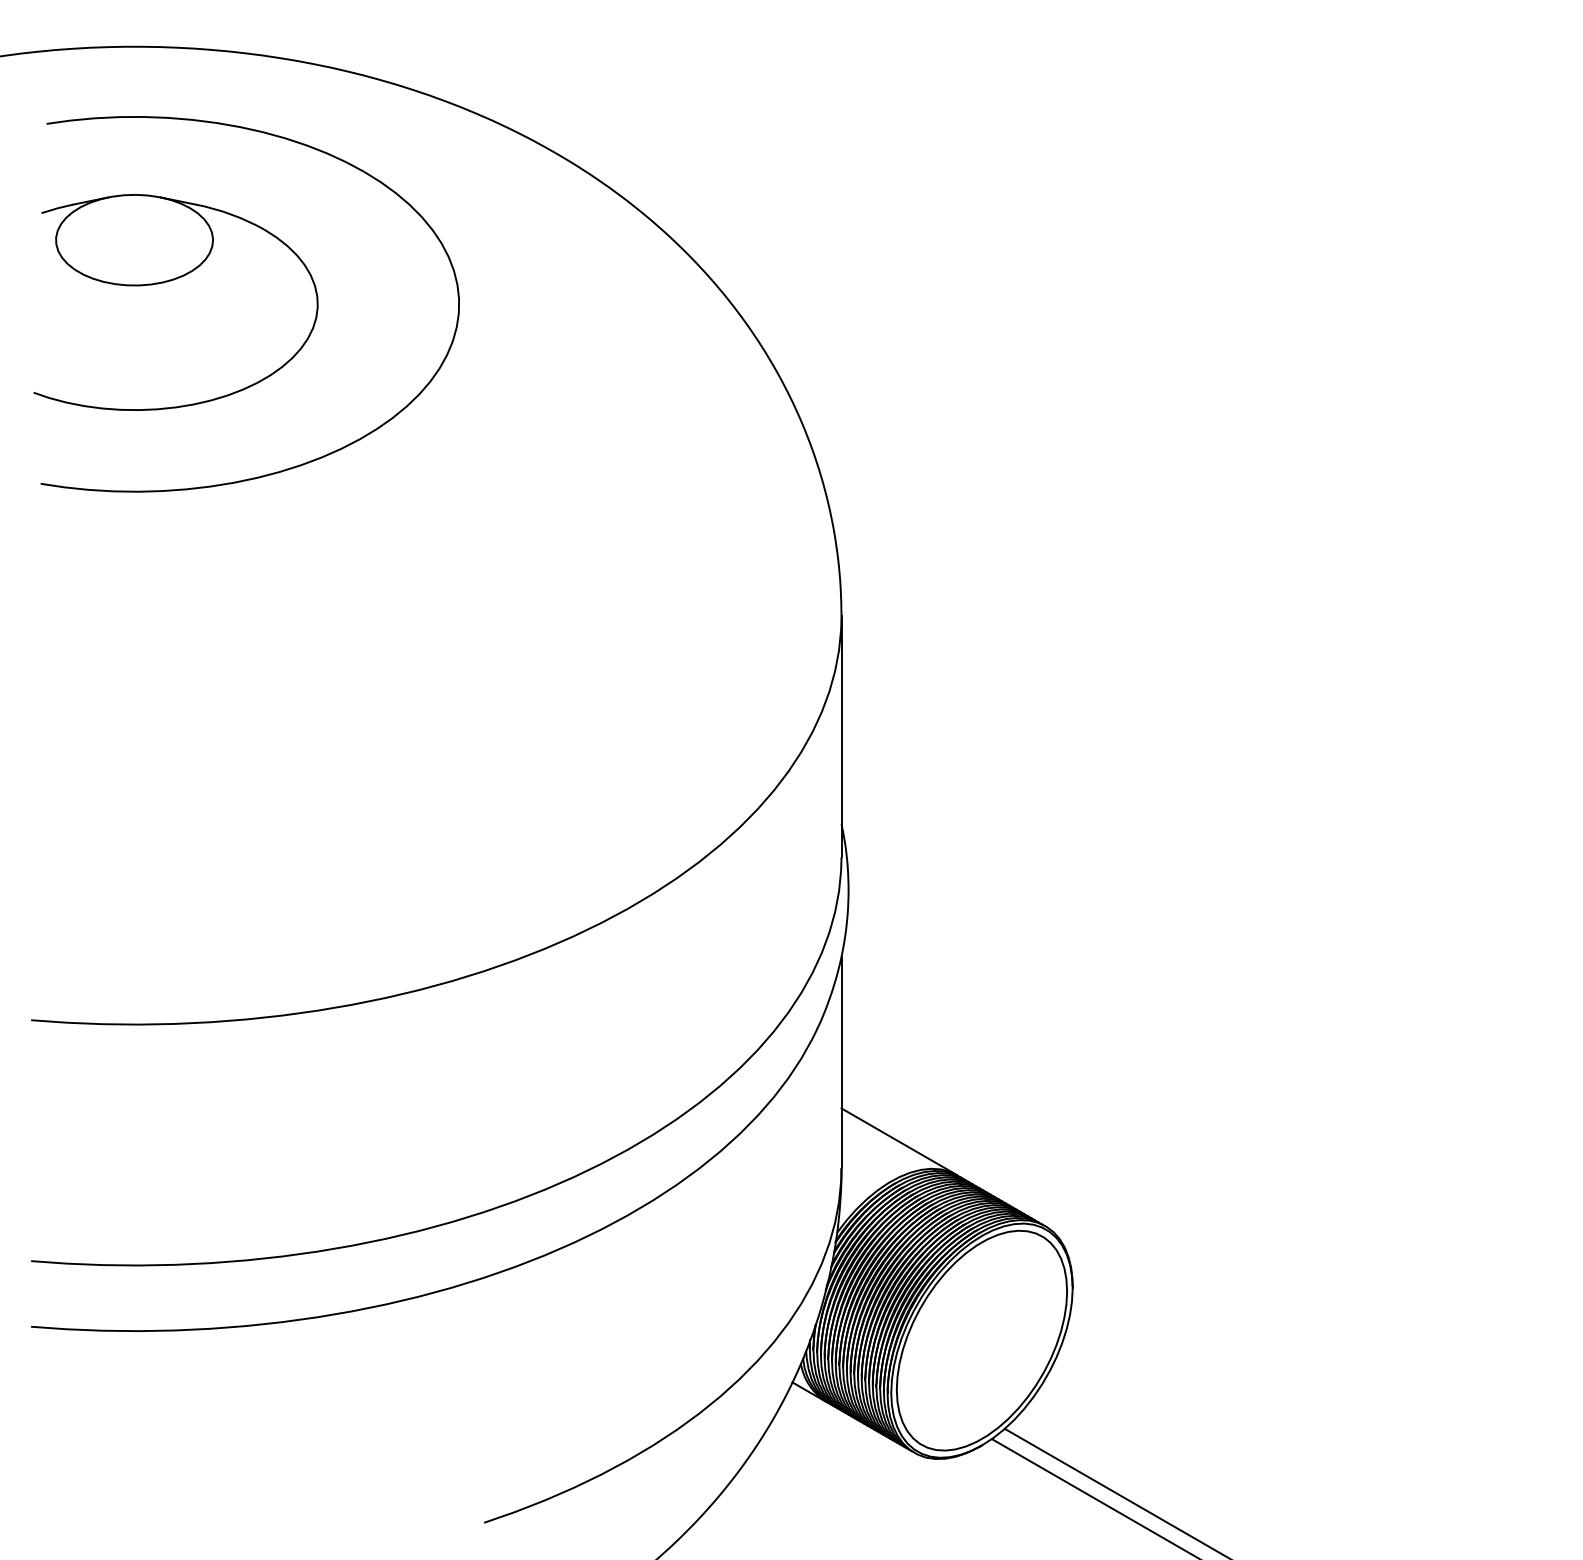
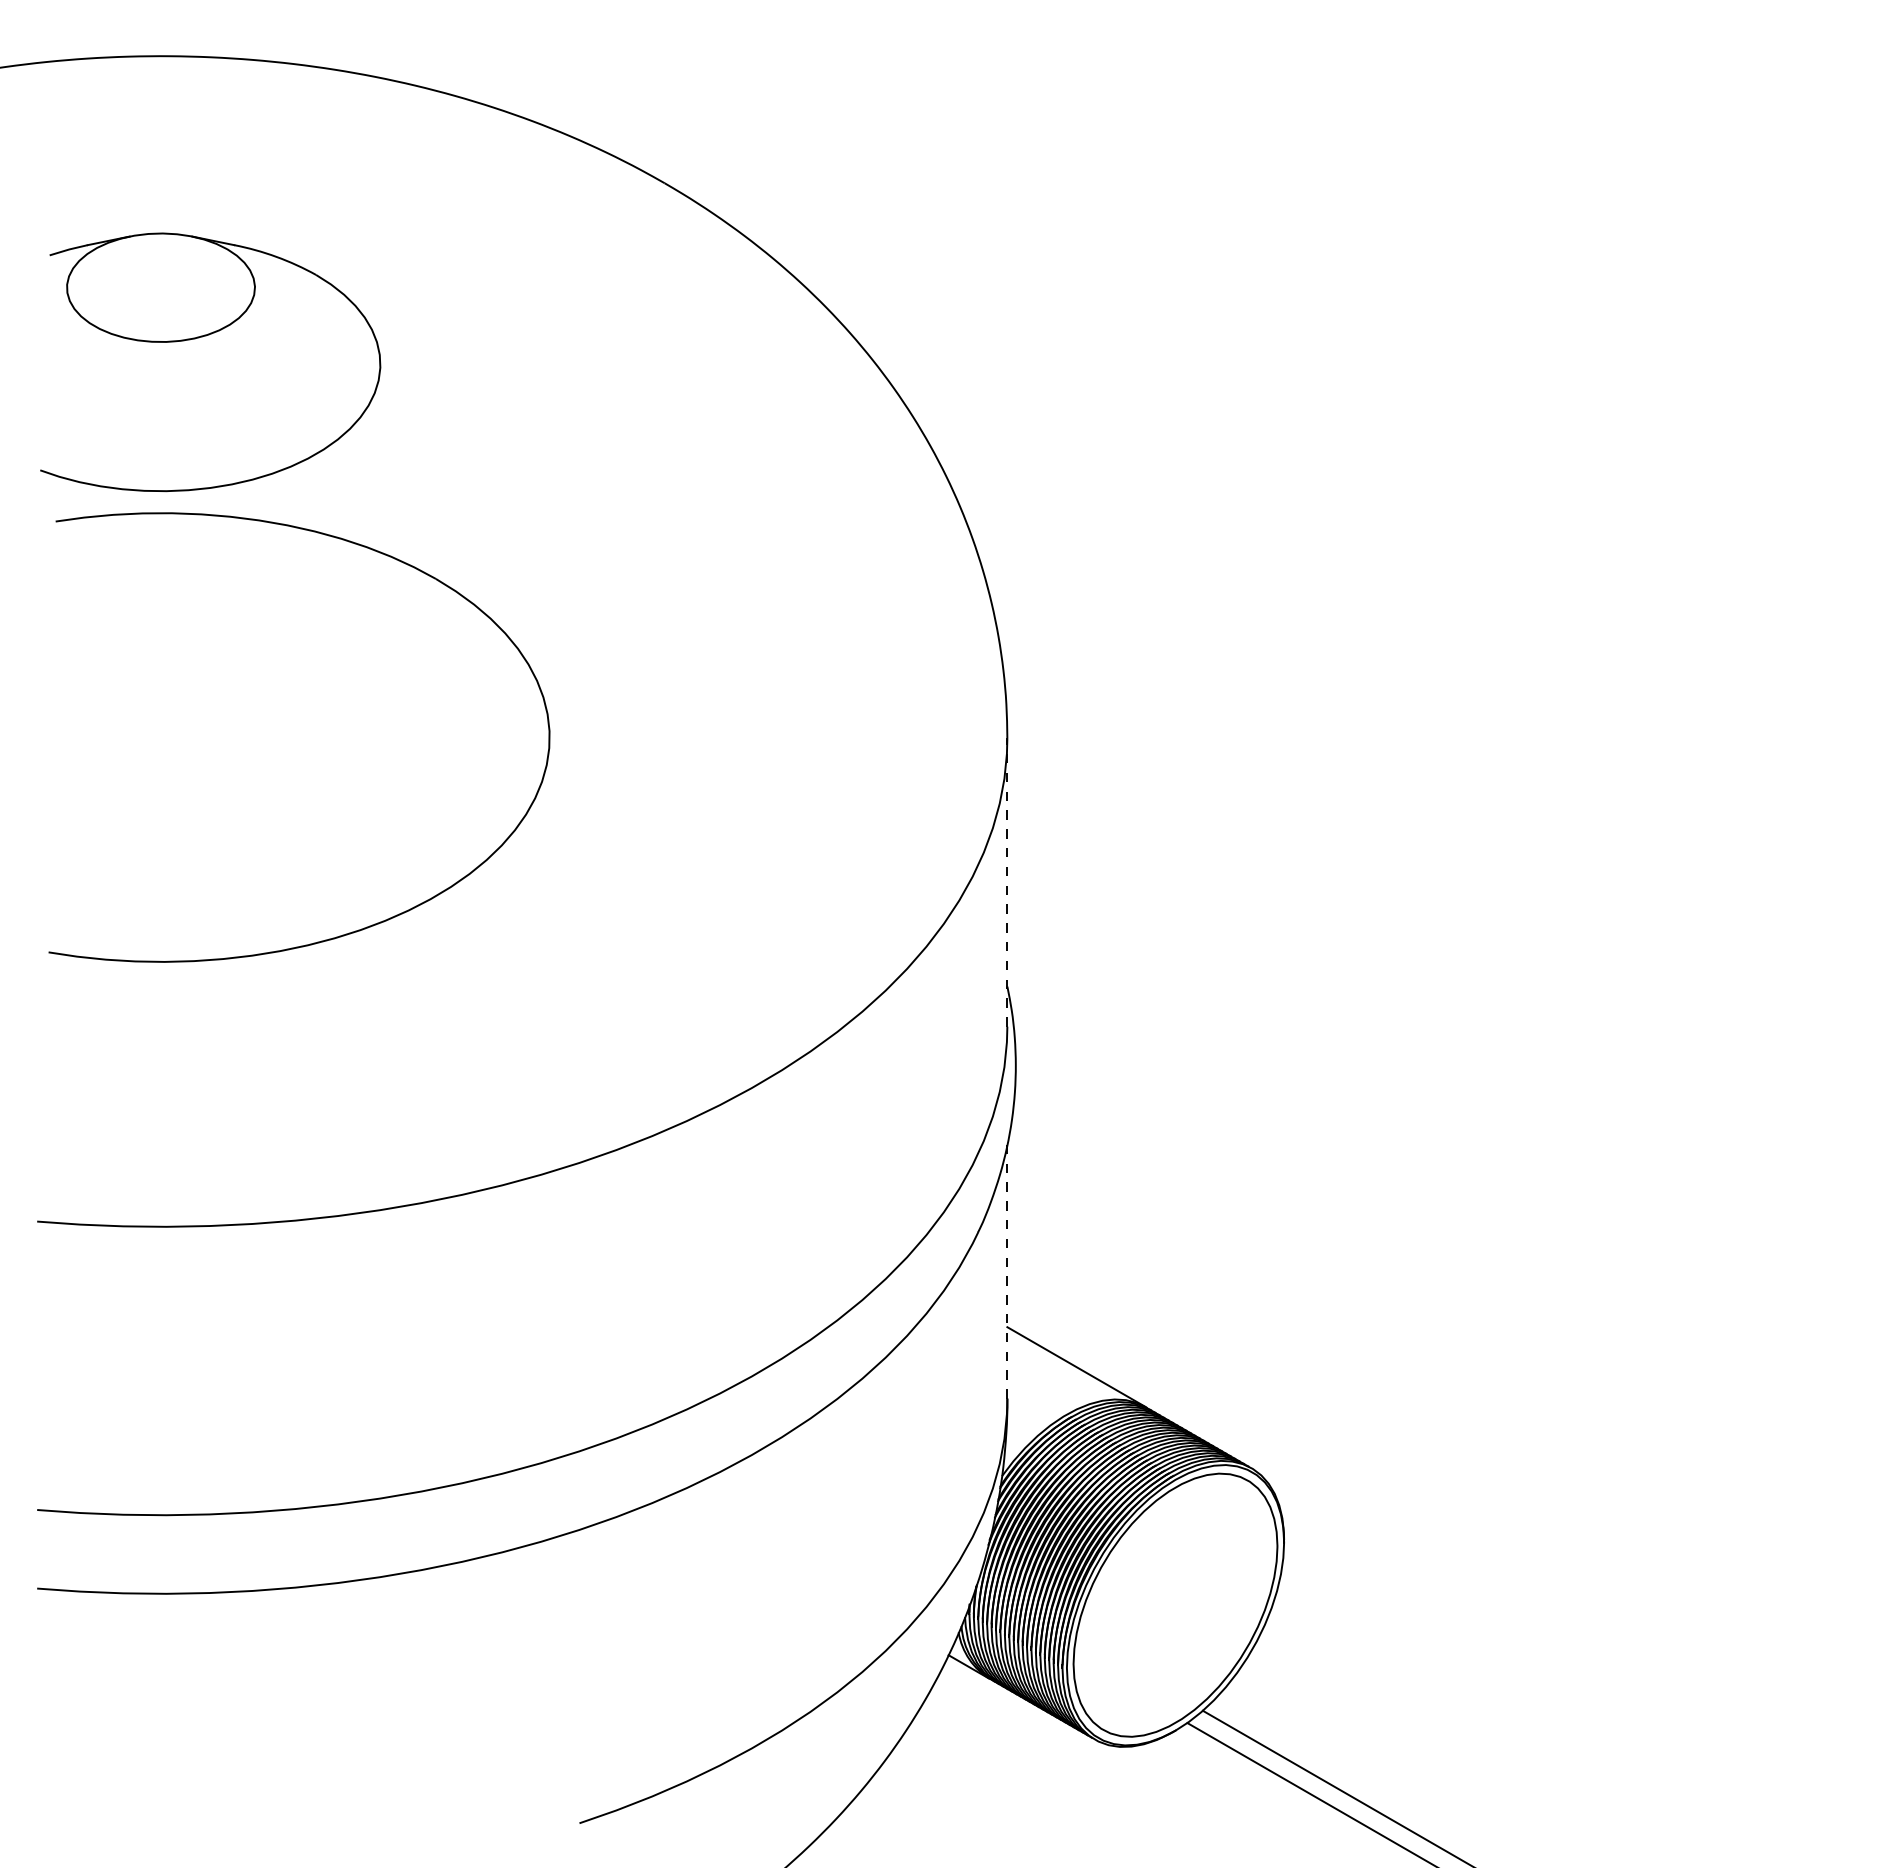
part: (301, 144) -> (360, 546), moved
line: (841, 736) -> (1007, 881), solid -> dashed
line: (841, 1062) -> (1007, 1272), solid -> dashed

